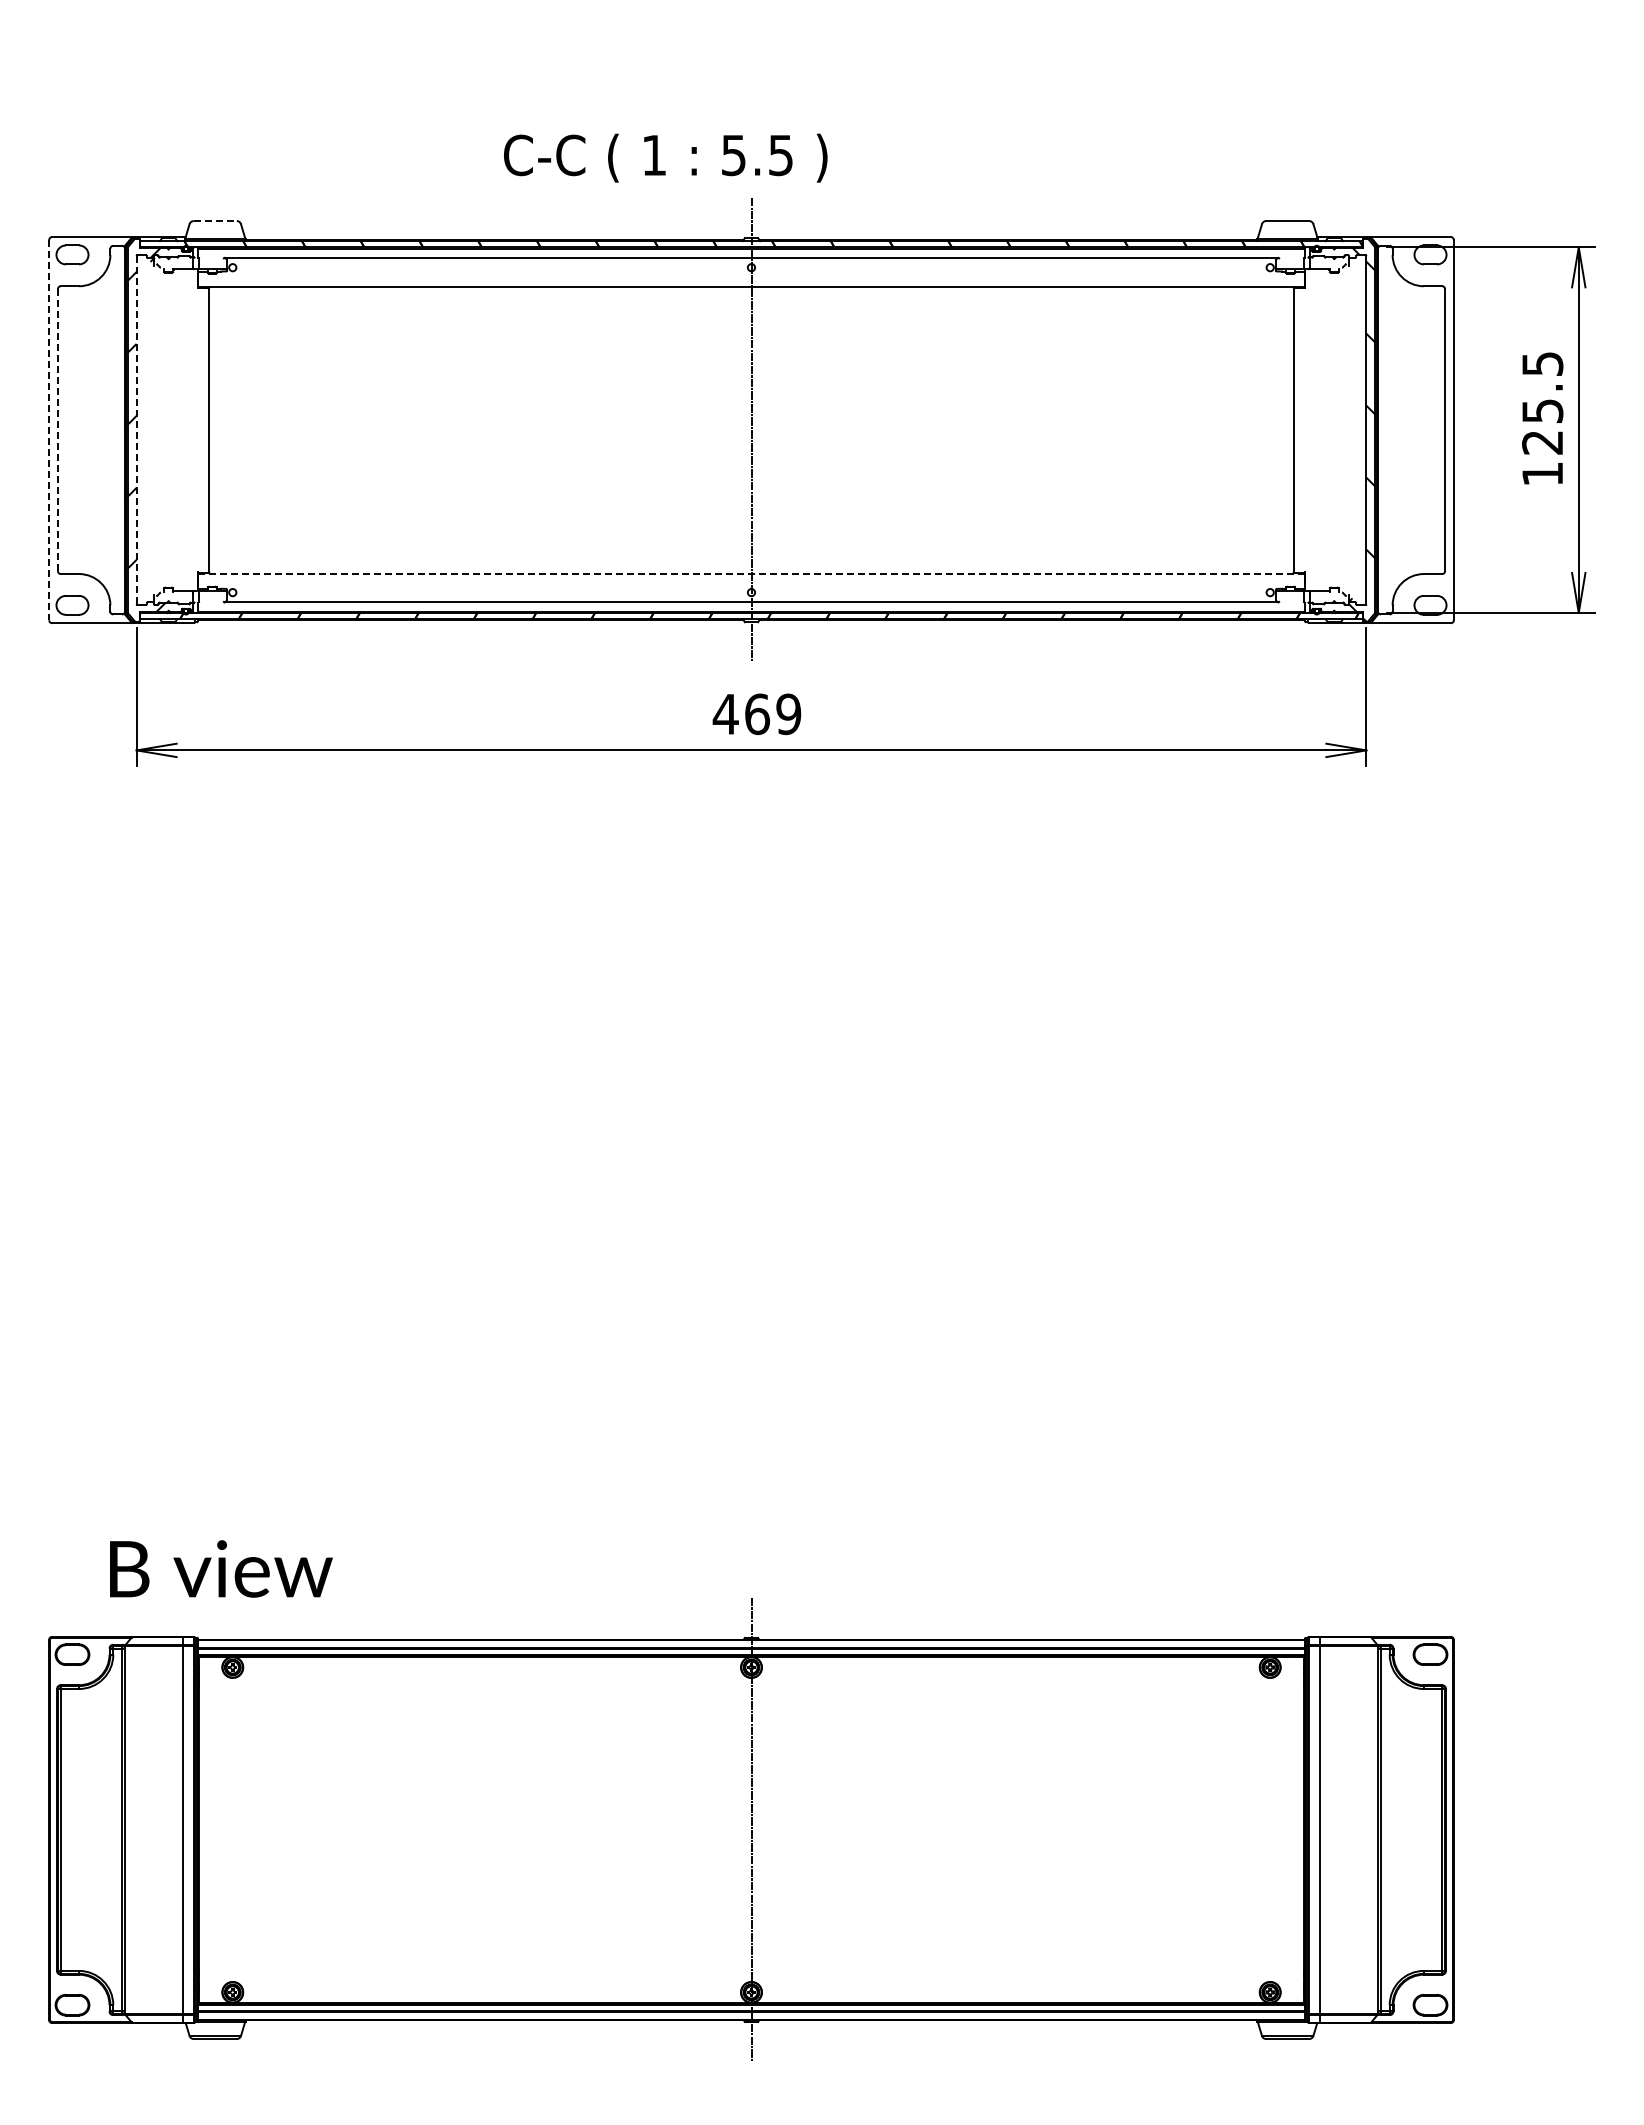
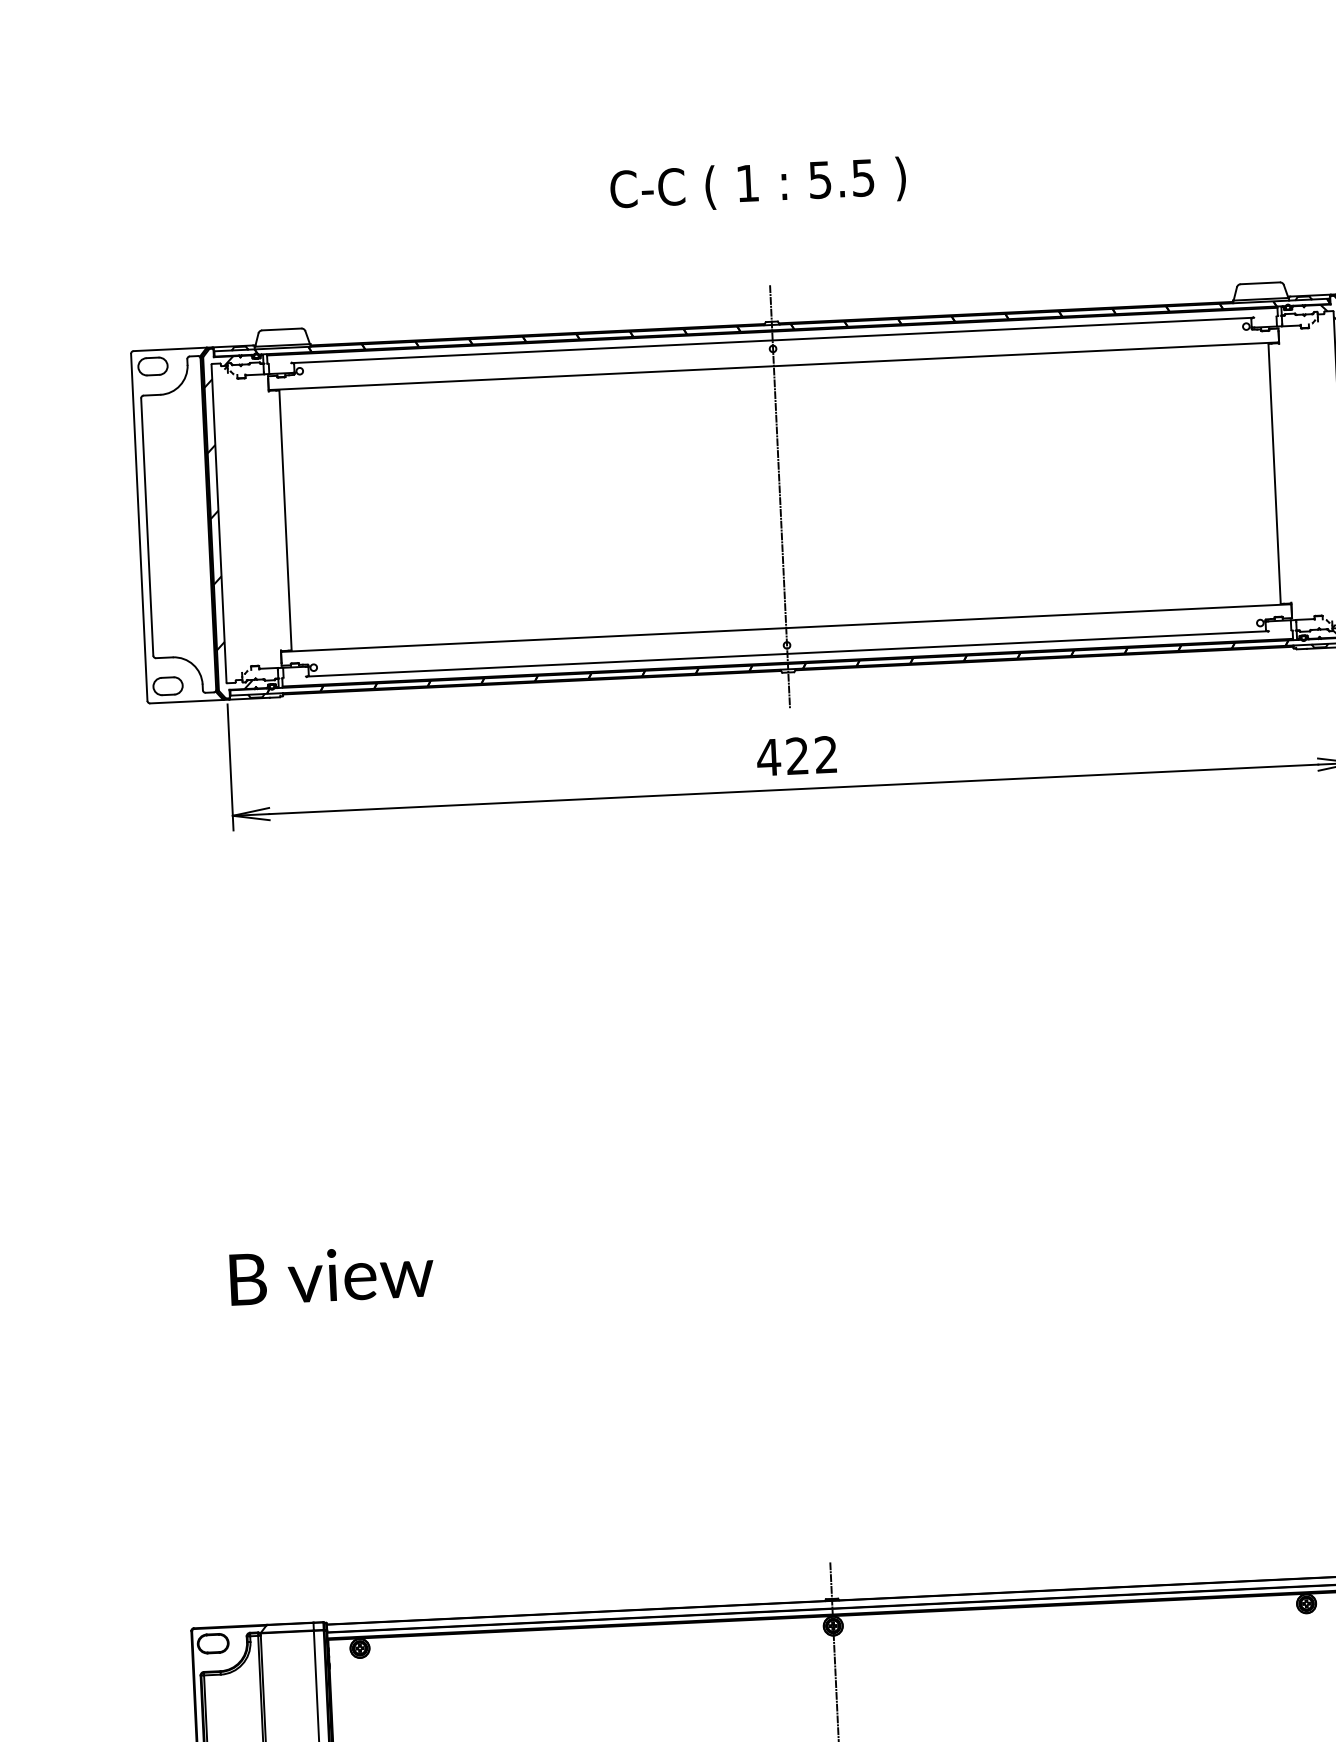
text: (665, 157) -> (758, 184), moved
line: (215, 221) -> (282, 329), dashed -> solid
line: (136, 429) -> (218, 523), dashed -> solid
line: (49, 430) -> (139, 527), dashed -> solid
line: (57, 430) -> (146, 527), dashed -> solid
line: (751, 573) -> (786, 627), dashed -> solid
text: (773, 714) -> (812, 755), 469 -> 422
text: (221, 1568) -> (332, 1274), moved

